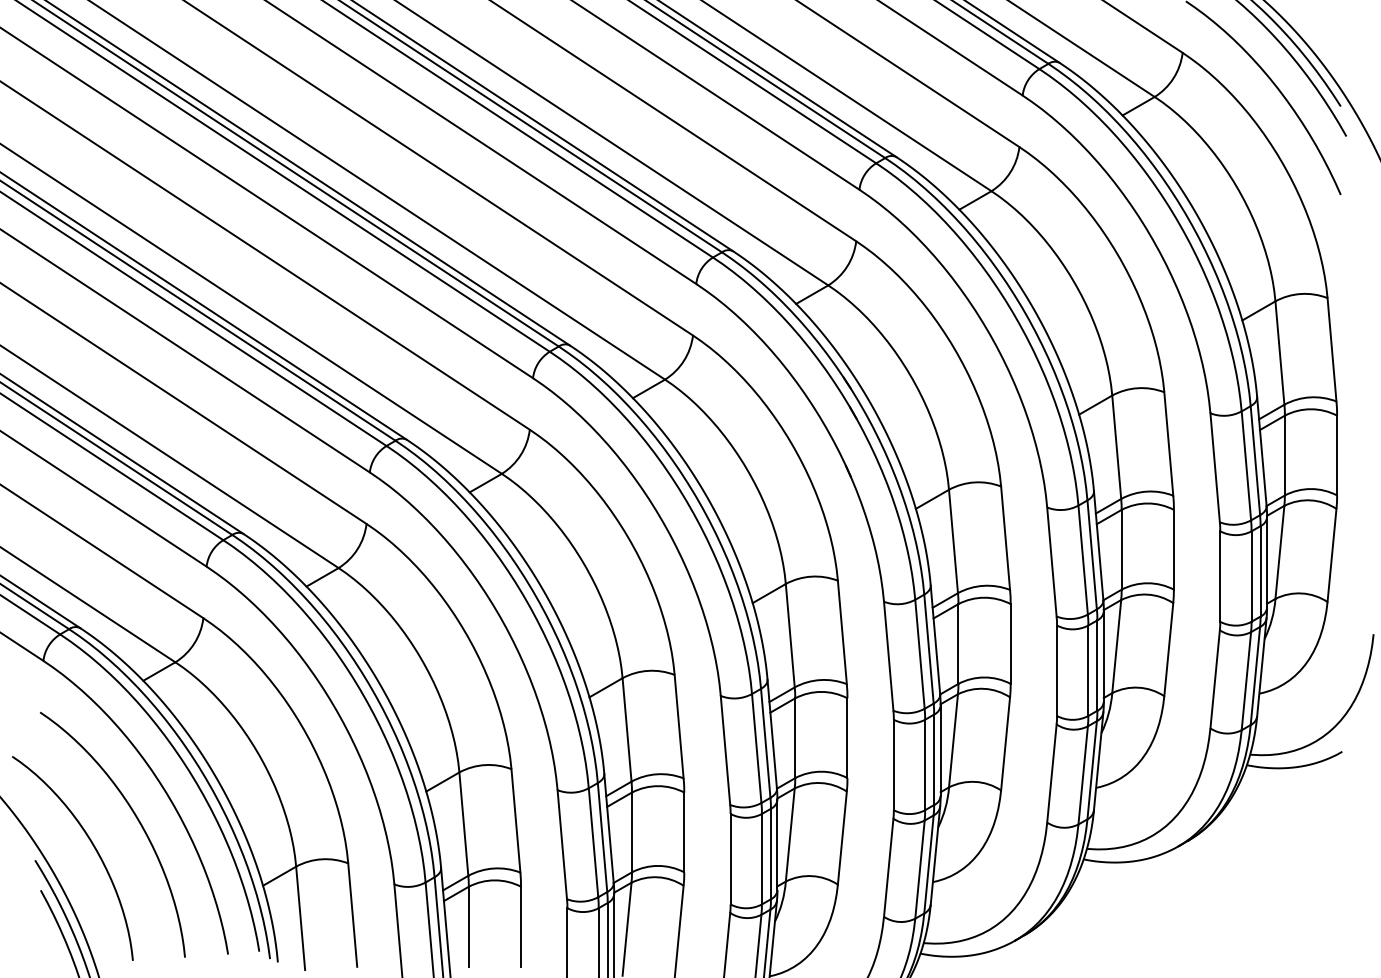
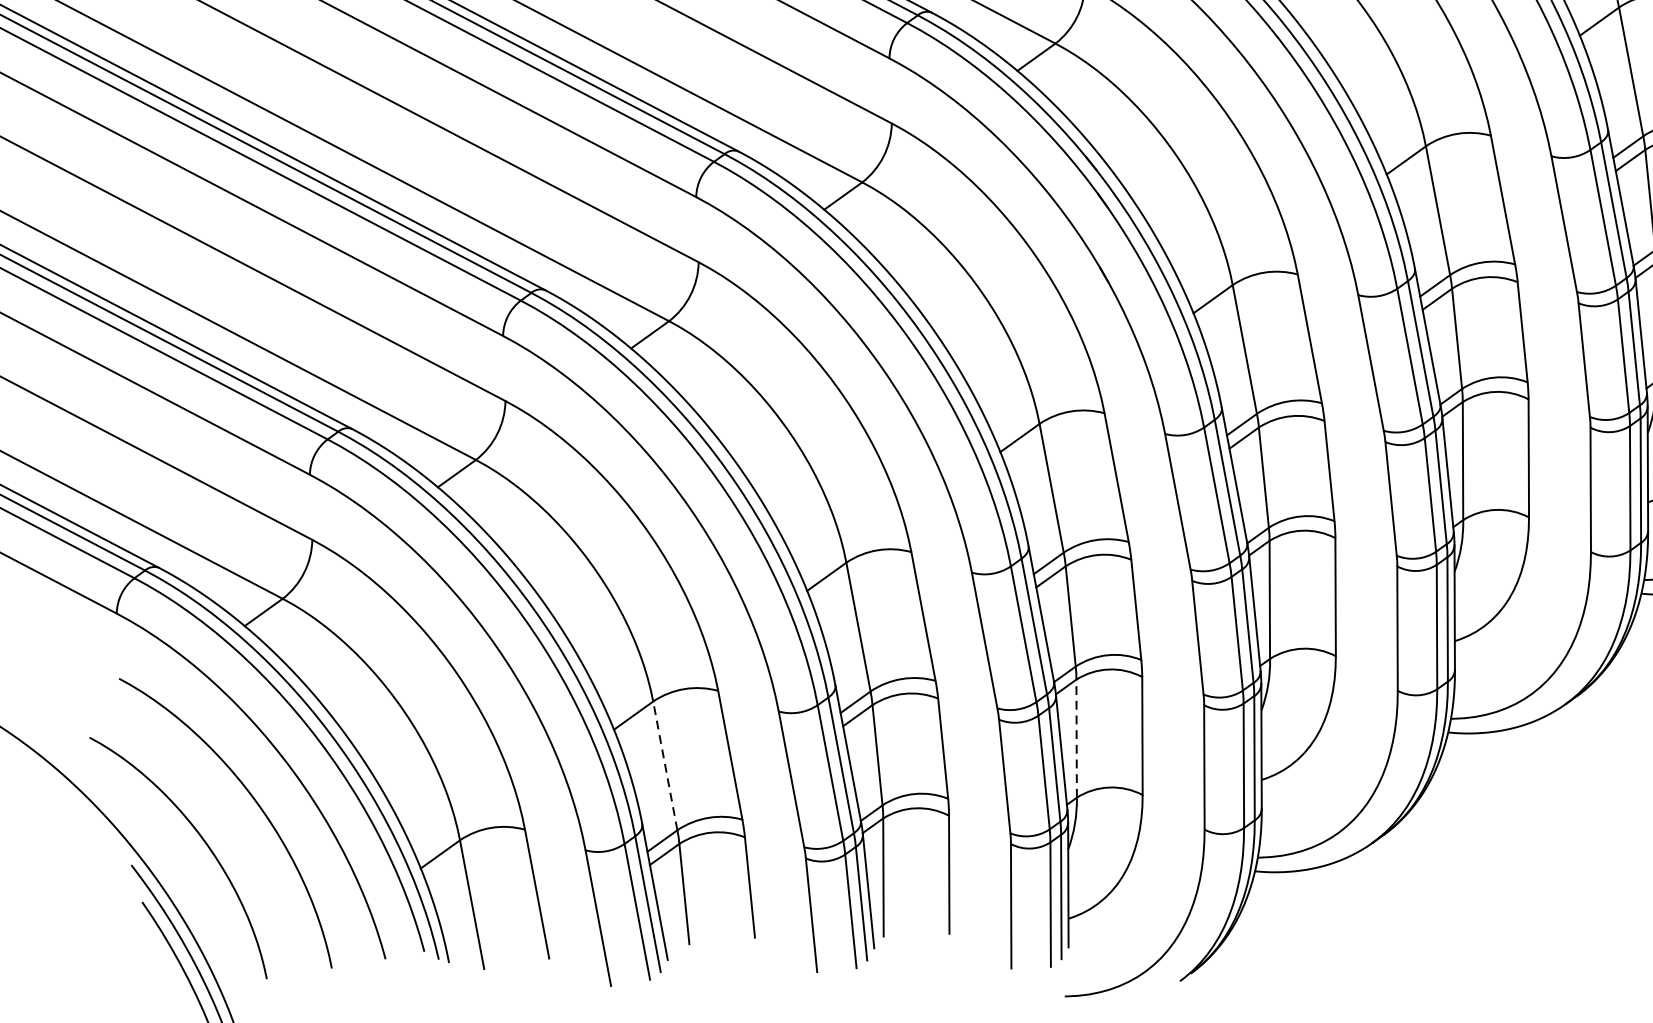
line: (463, 824) -> (664, 766), solid -> dashed
line: (790, 835) -> (1076, 739), solid -> dashed

